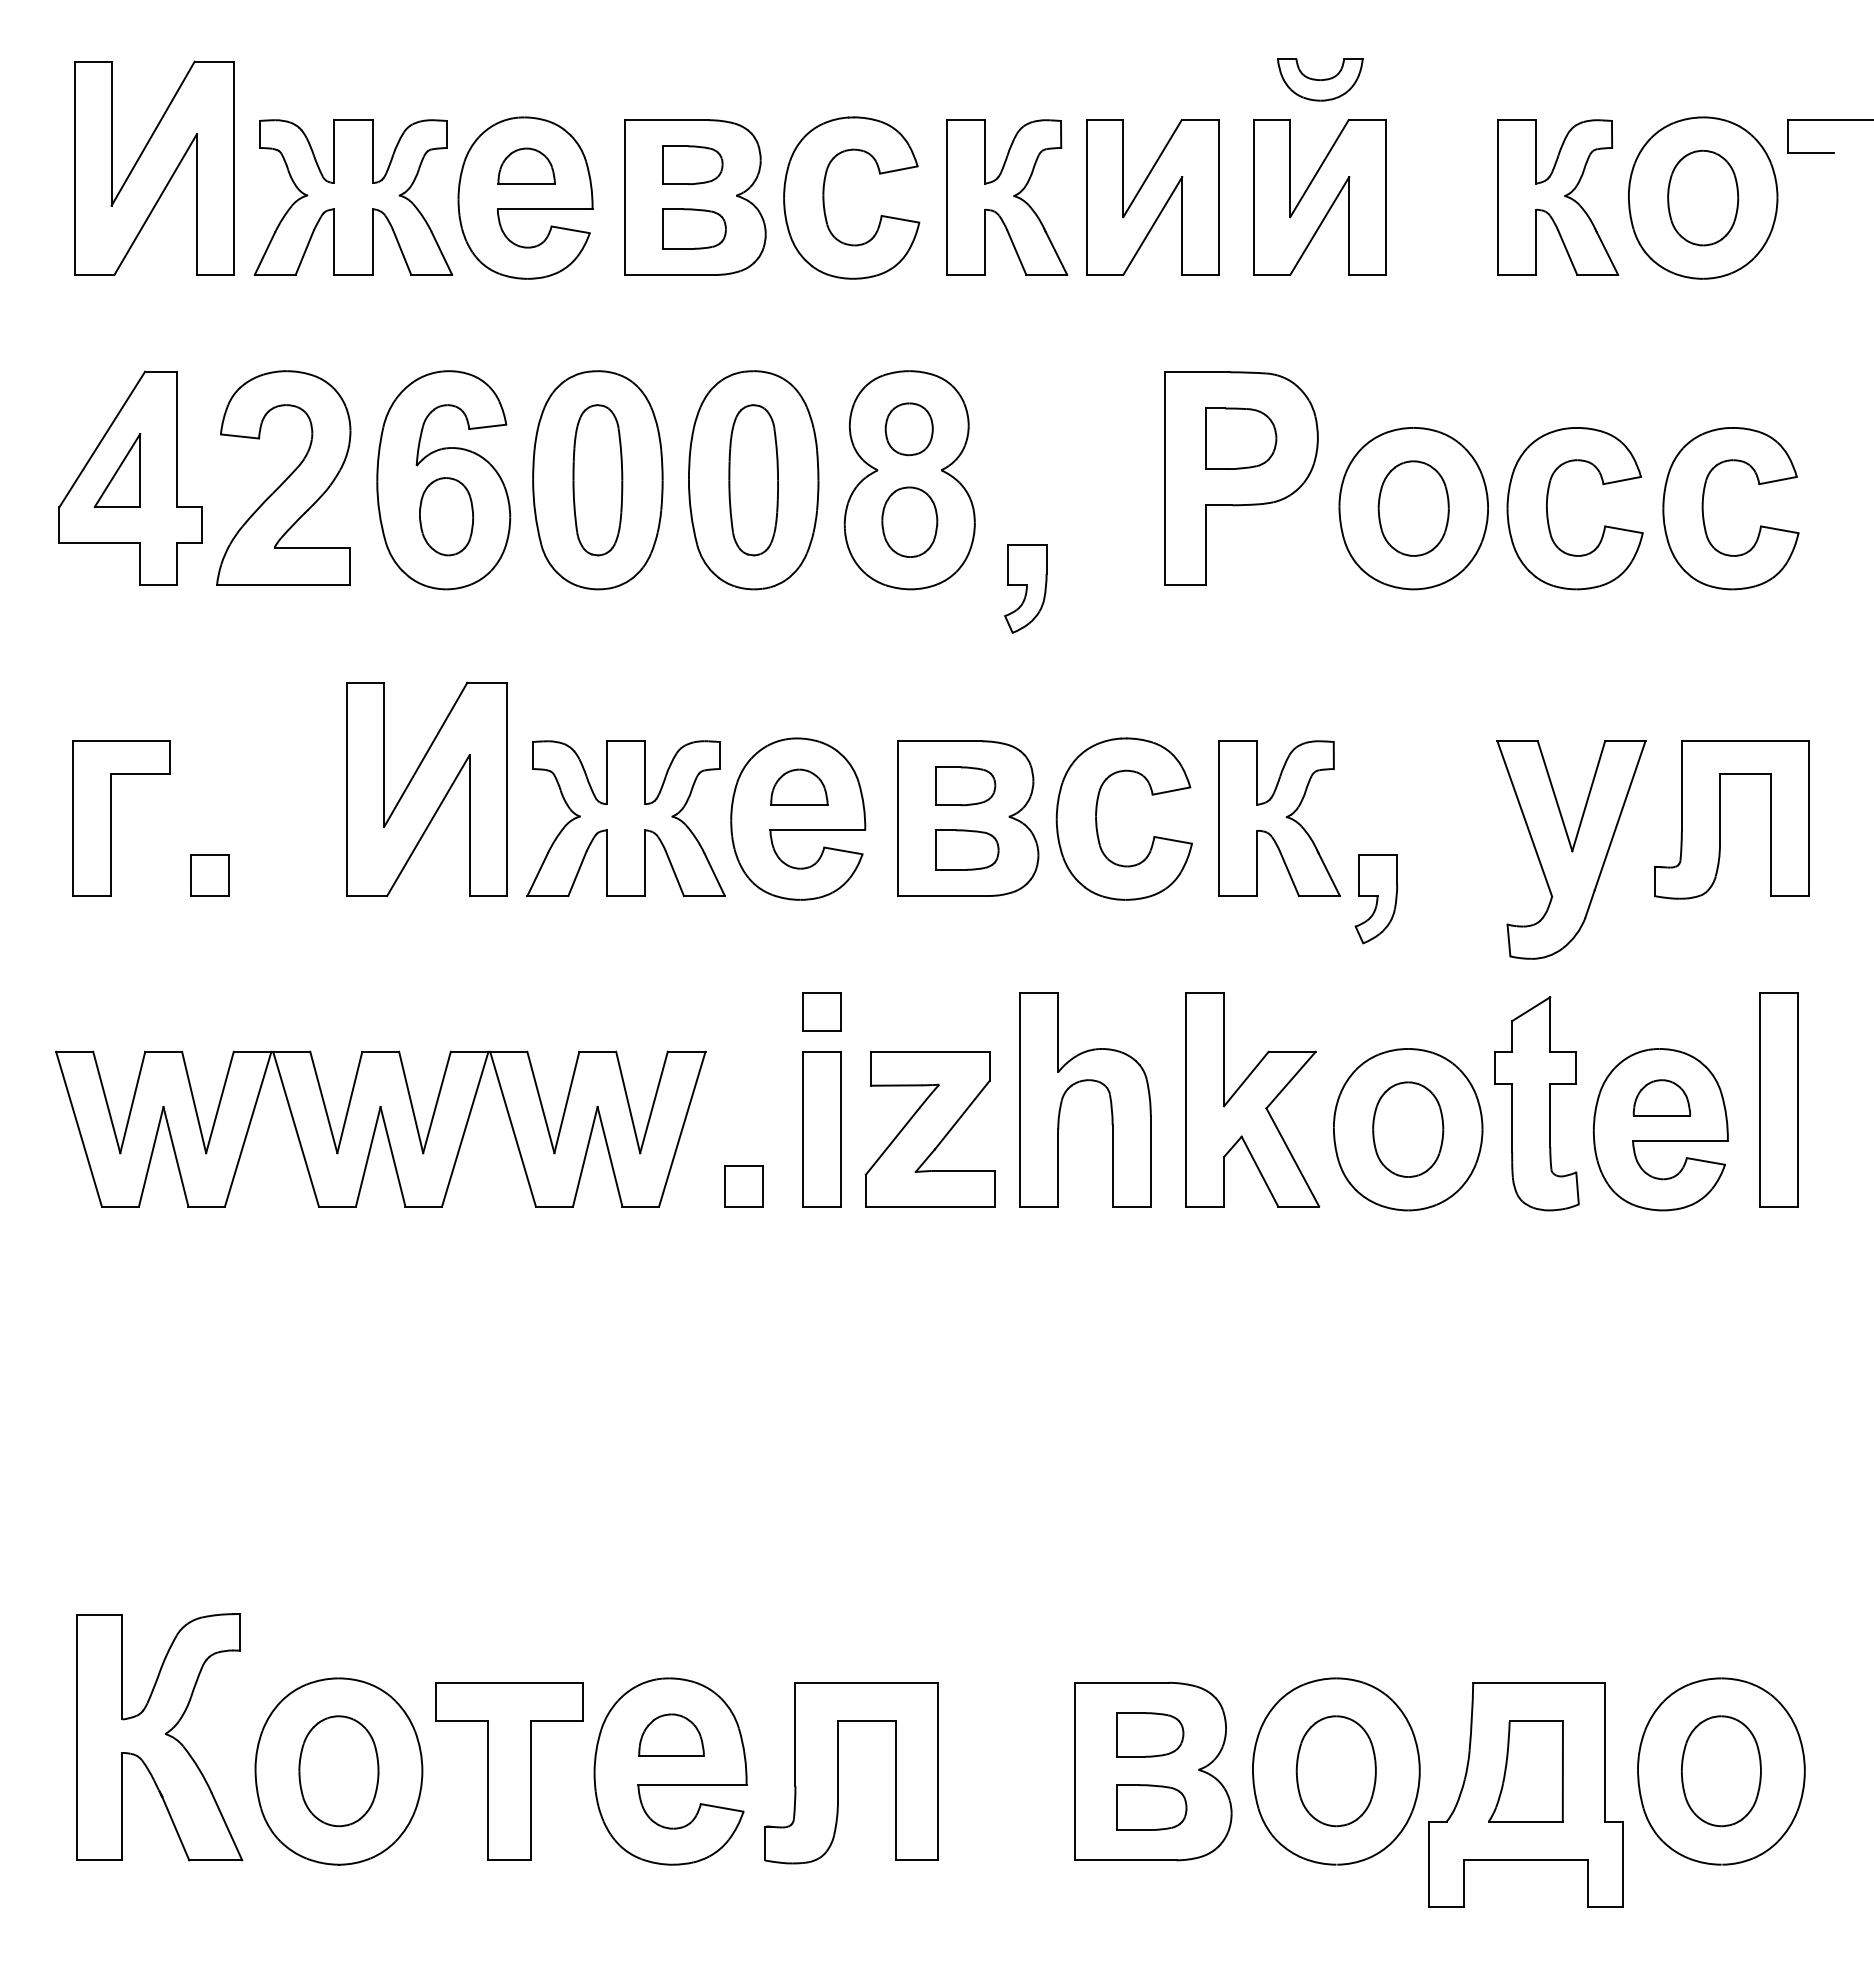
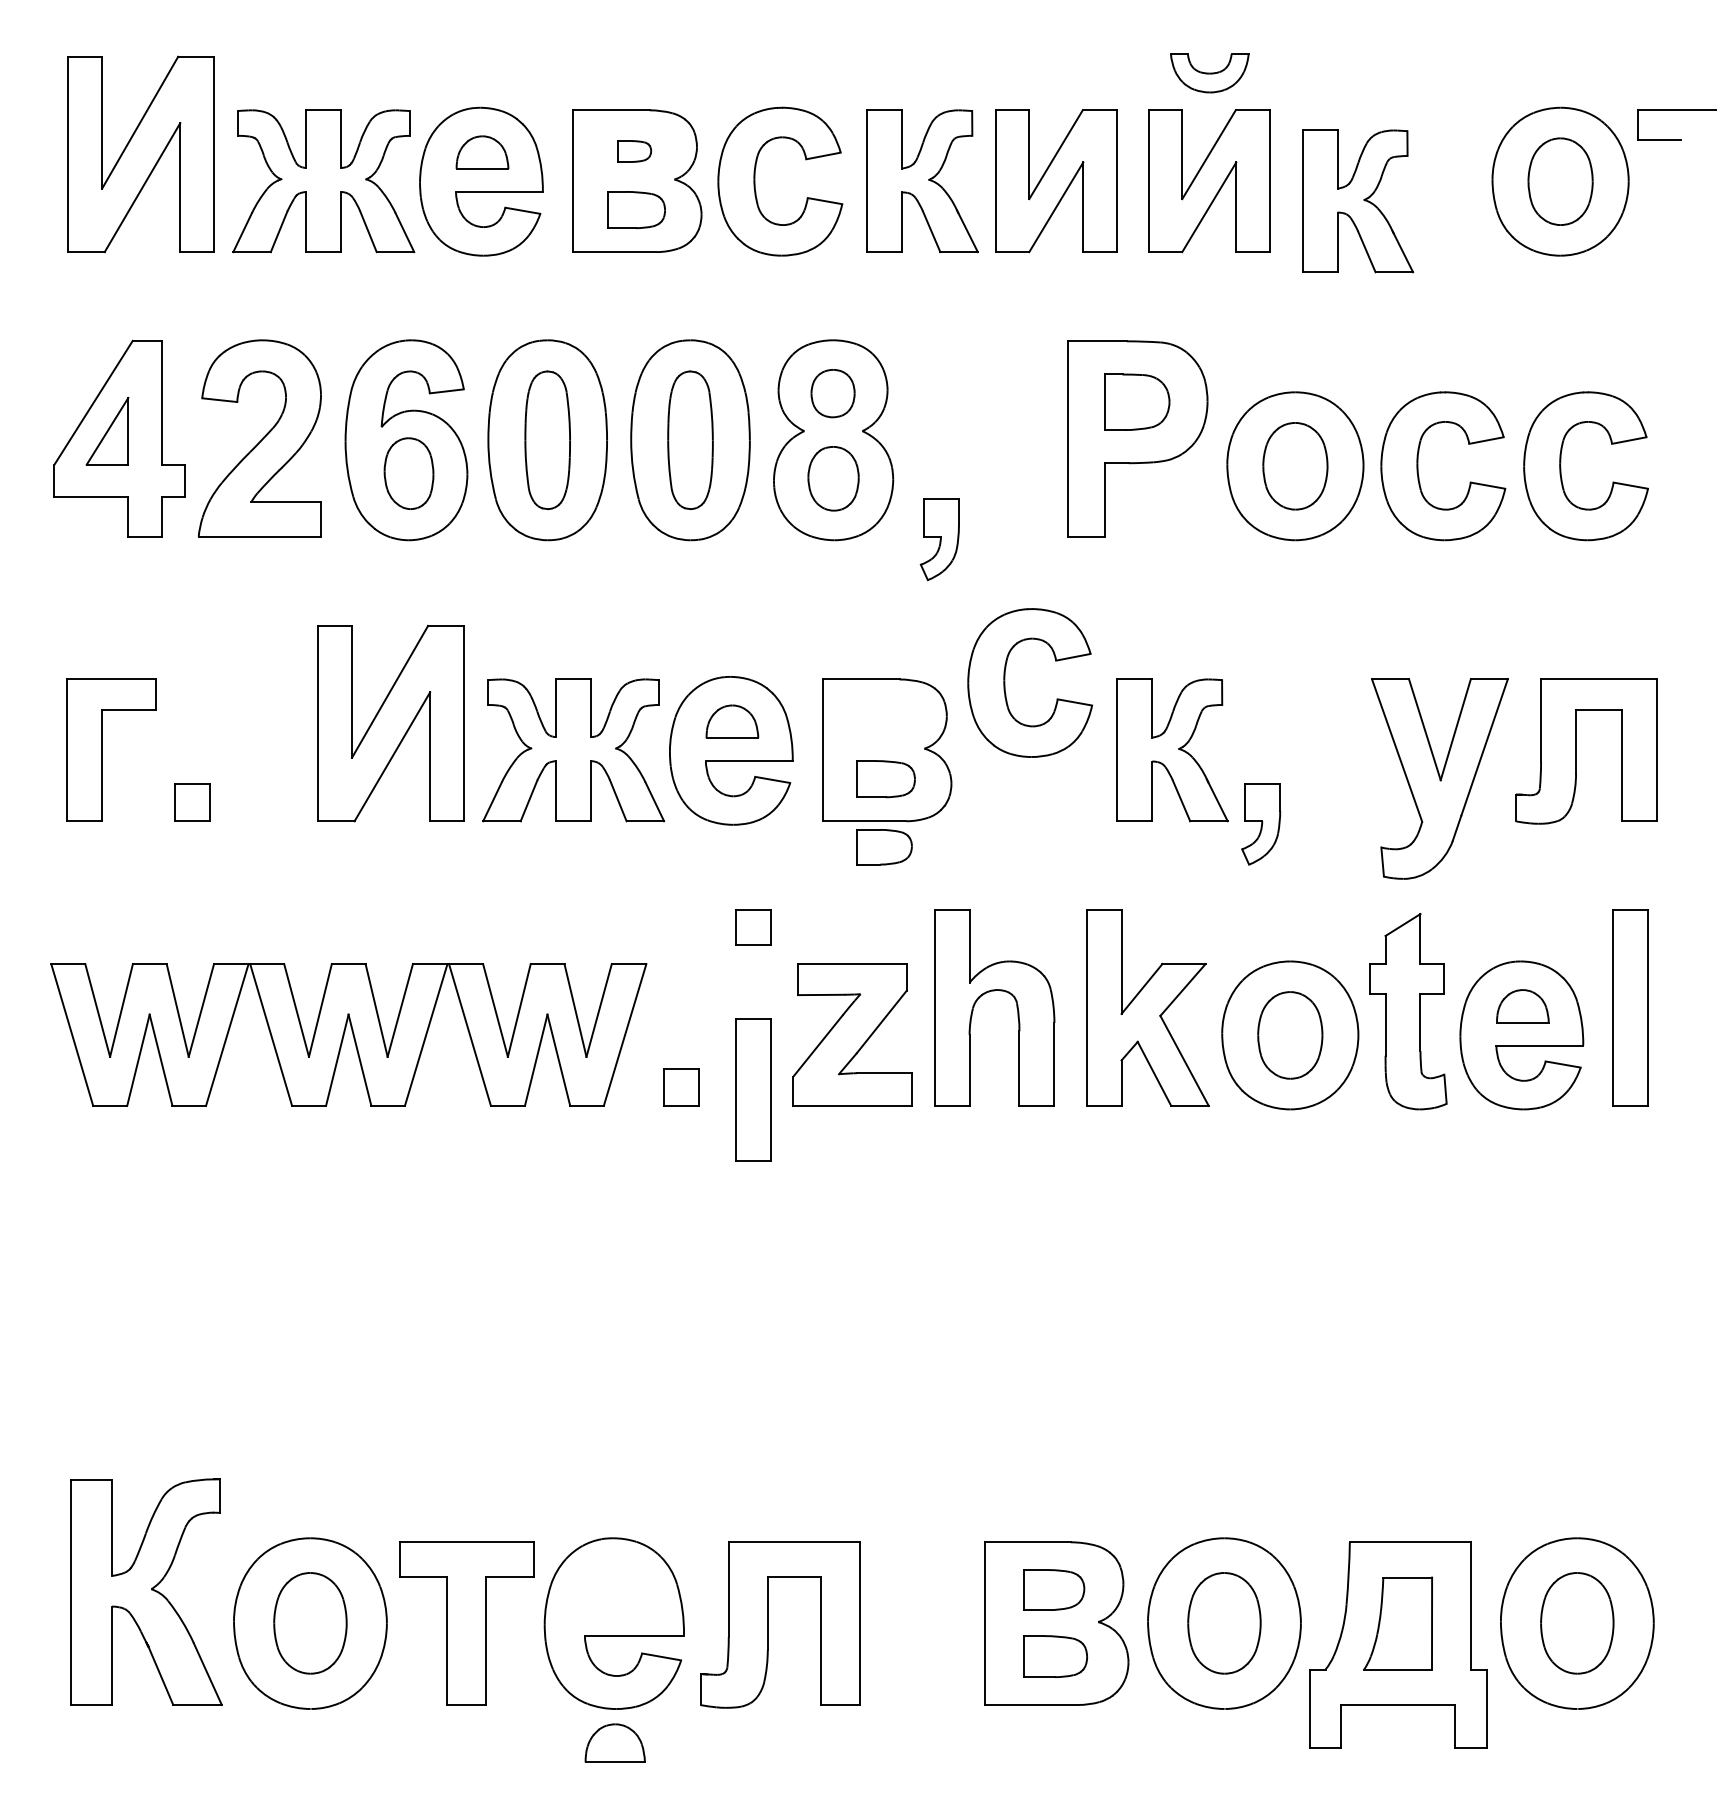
part: (692, 164) -> (634, 150), size x0.6
part: (1558, 197) -> (1358, 201), moved
part: (965, 786) -> (884, 847), moved
part: (1097, 821) -> (1005, 685), moved
part: (821, 1129) -> (752, 1090), moved
part: (671, 1734) -> (615, 1742), moved

